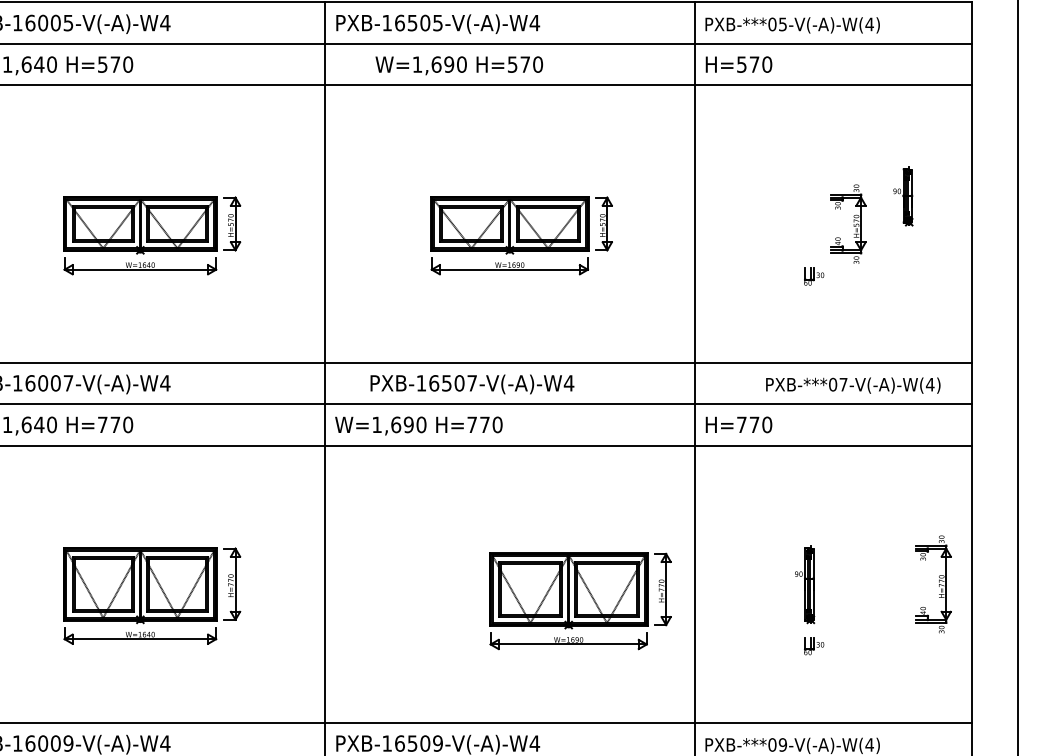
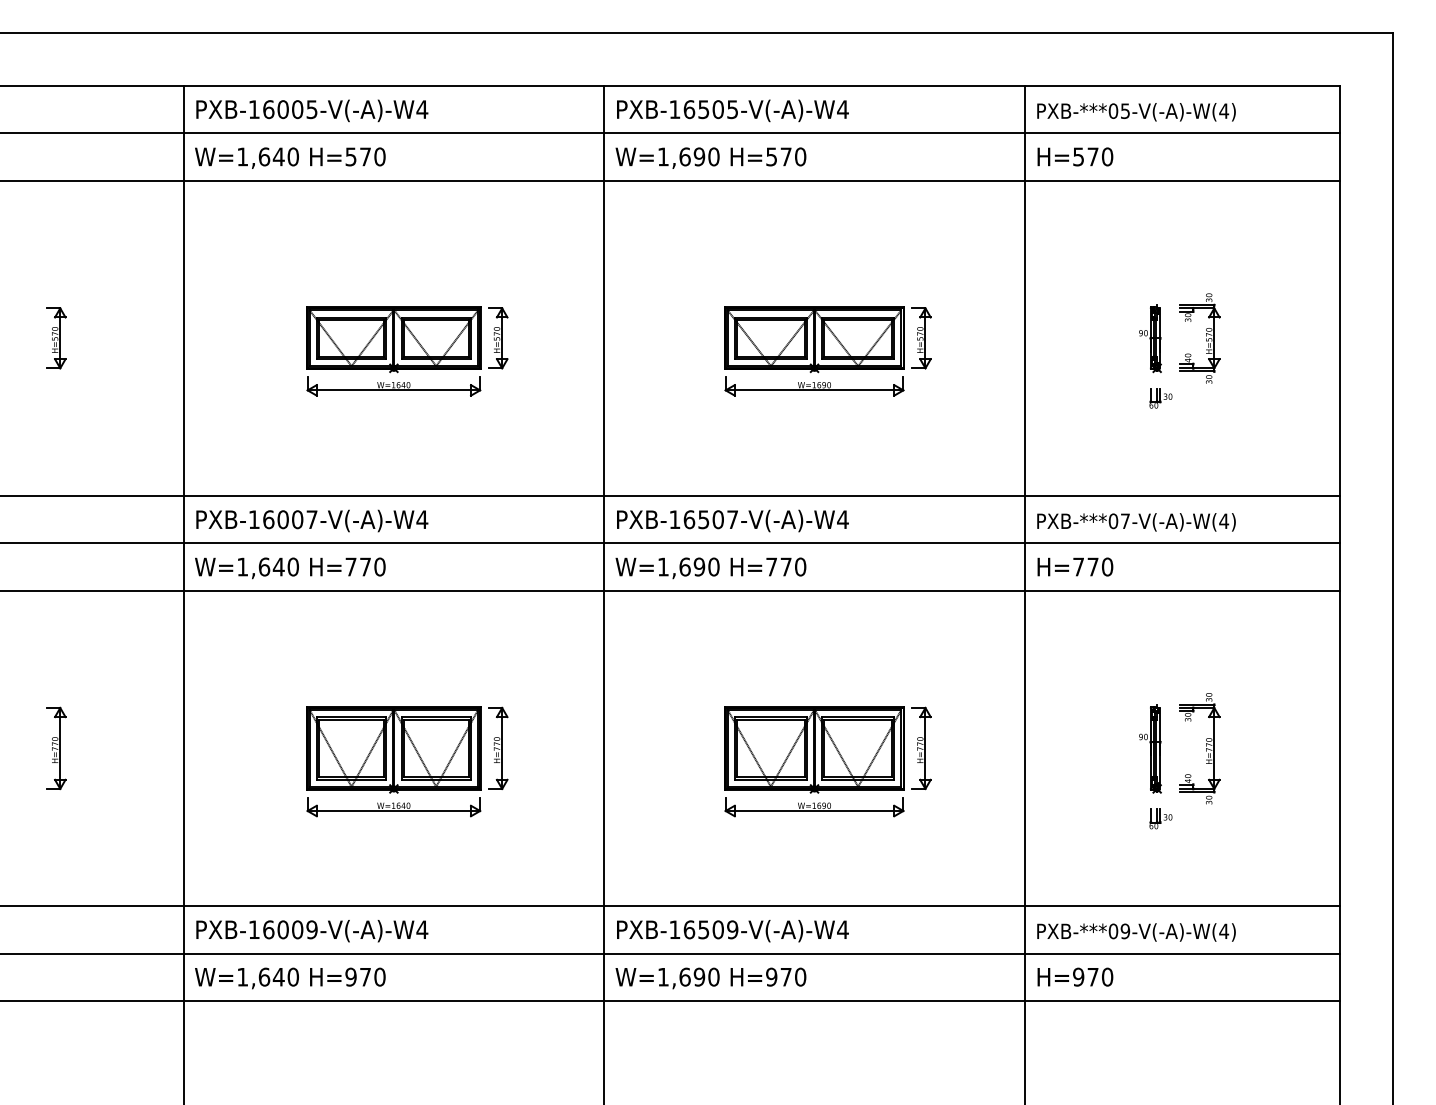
text: (458, 65) -> (710, 157), moved
part: (903, 196) -> (1150, 338), moved
text: (472, 384) -> (732, 520), moved
text: (853, 385) -> (1136, 522), moved
part: (939, 584) -> (1206, 748), moved
part: (580, 600) -> (827, 761), moved

